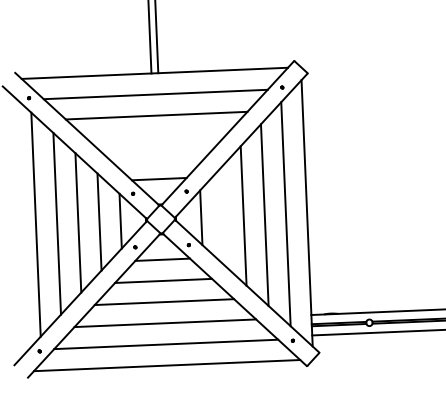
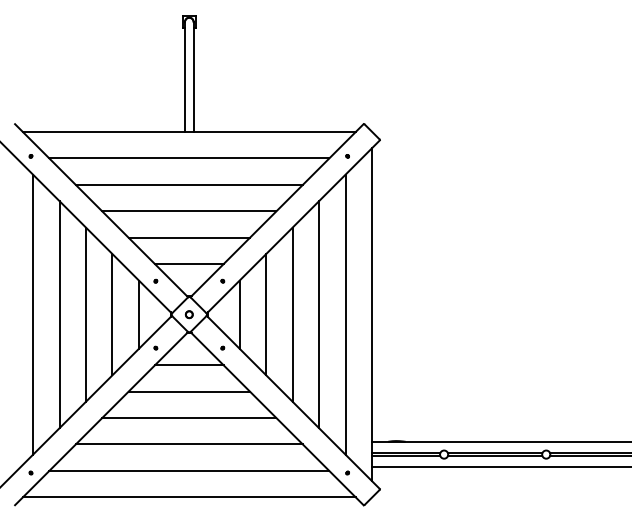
line: (157, 136) -> (189, 211), added
line: (157, 157) -> (188, 237), added
line: (222, 216) -> (266, 314), added
part: (160, 219) -> (188, 314), added

